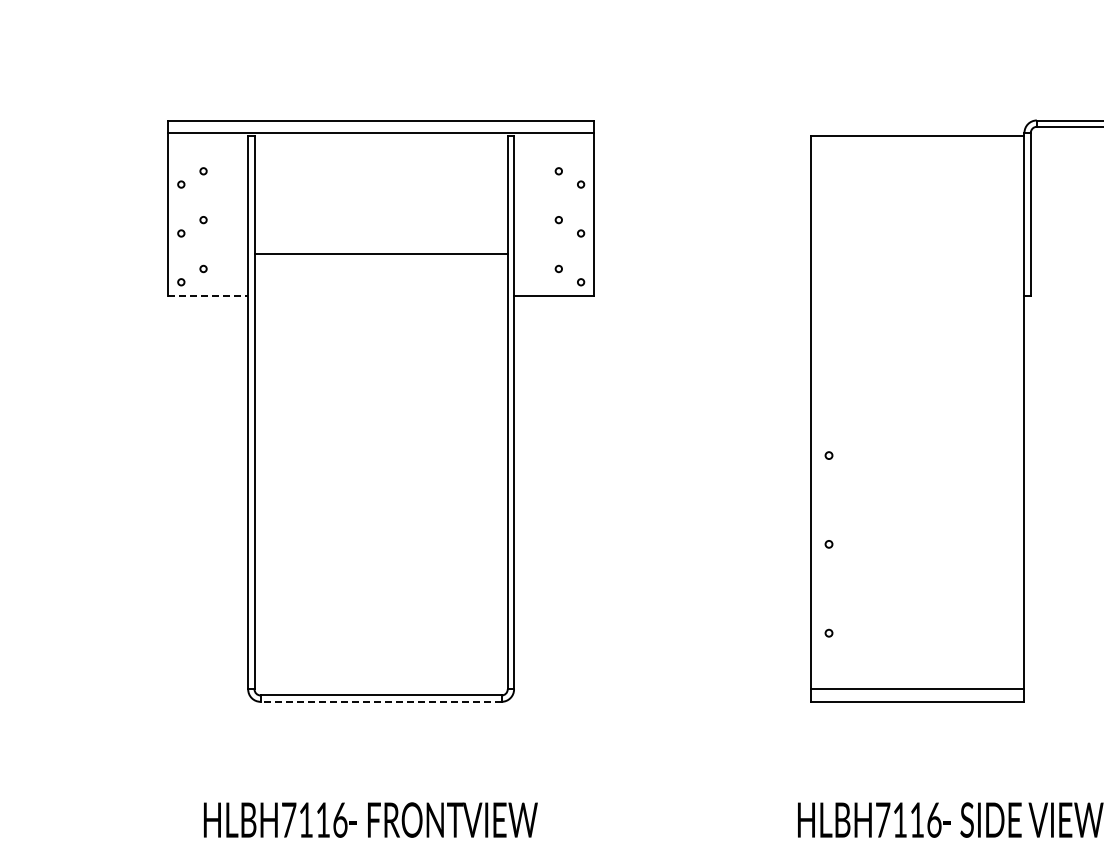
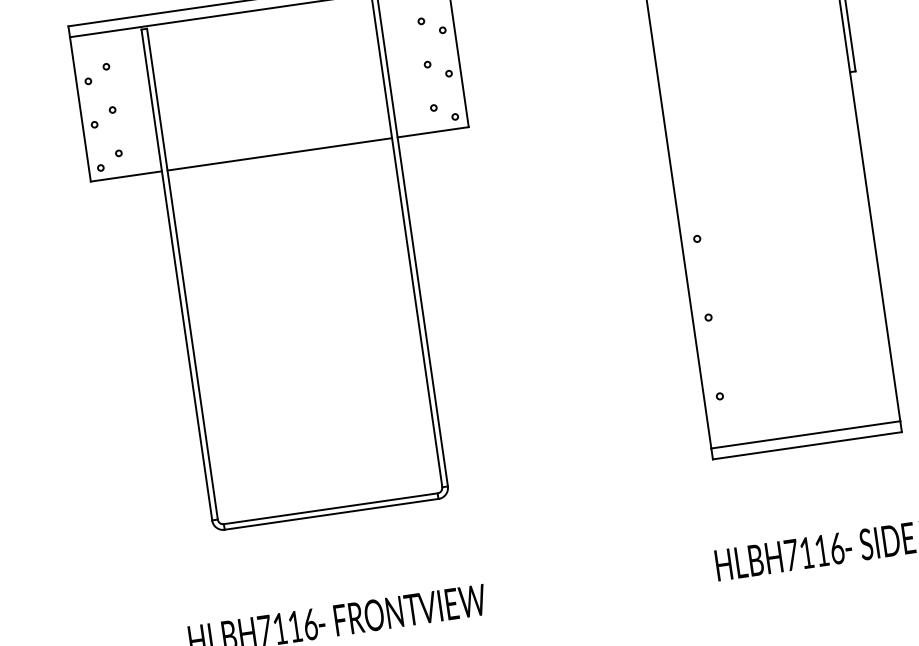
line: (380, 253) -> (279, 154), moved
line: (208, 295) -> (126, 176), dashed -> solid
line: (381, 701) -> (331, 514), dashed -> solid

